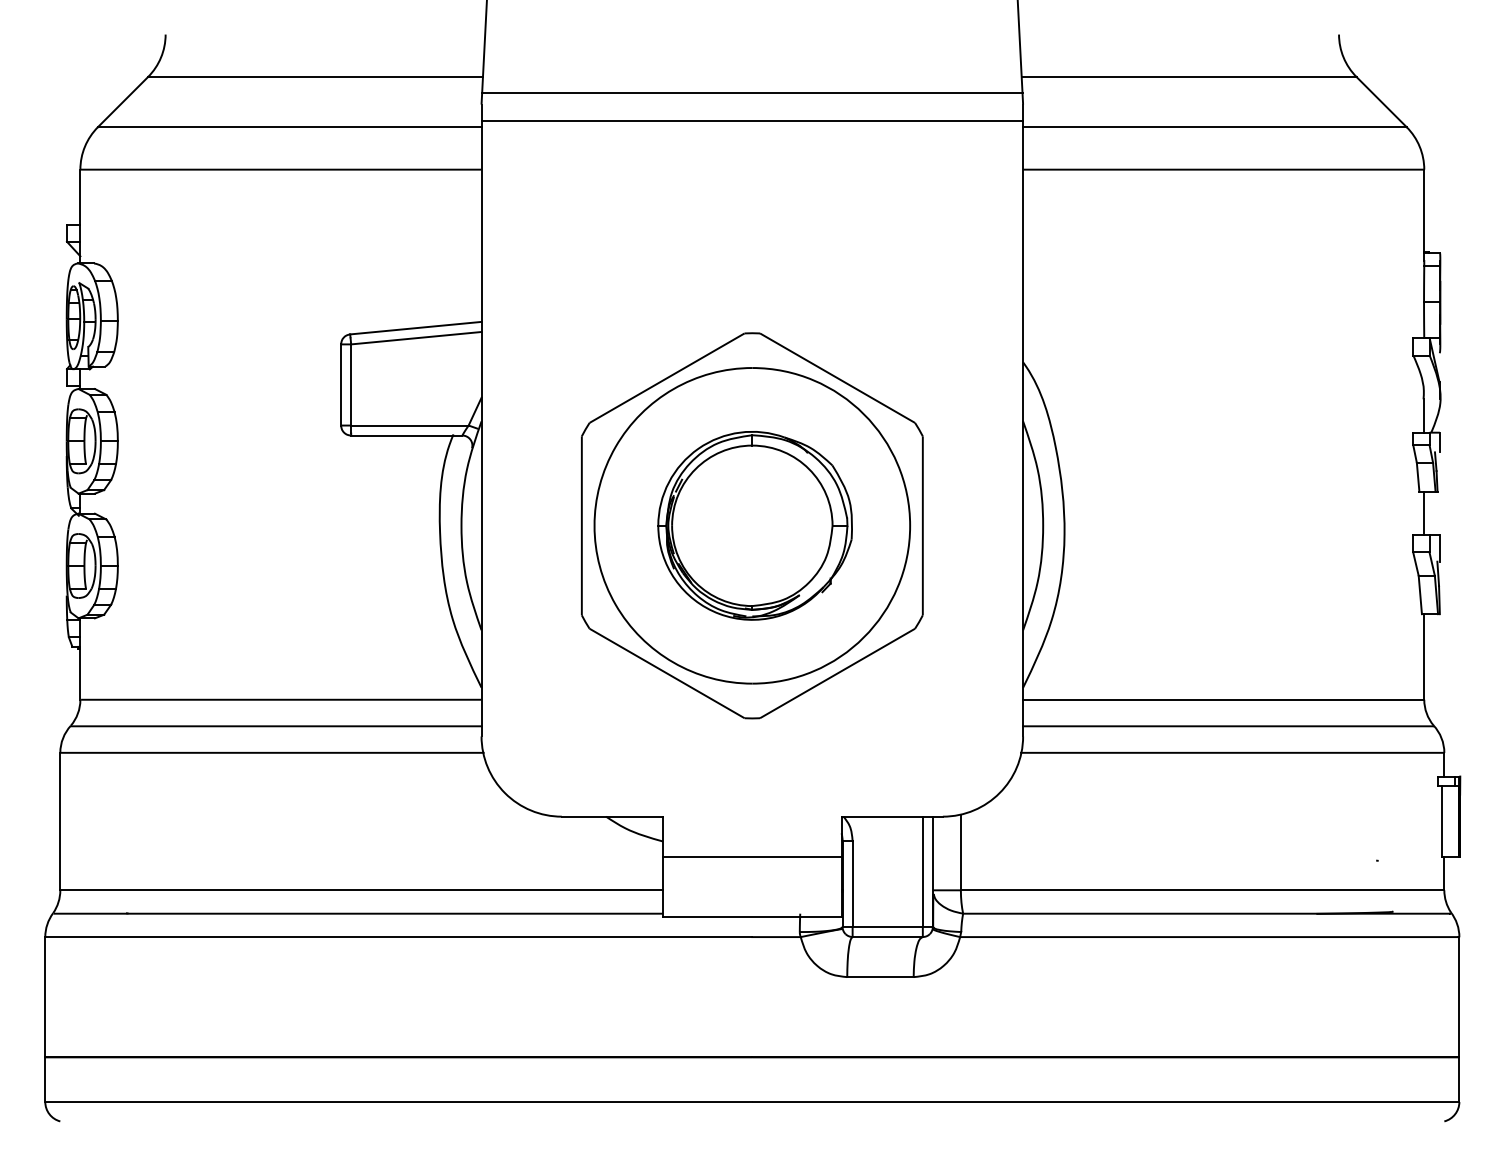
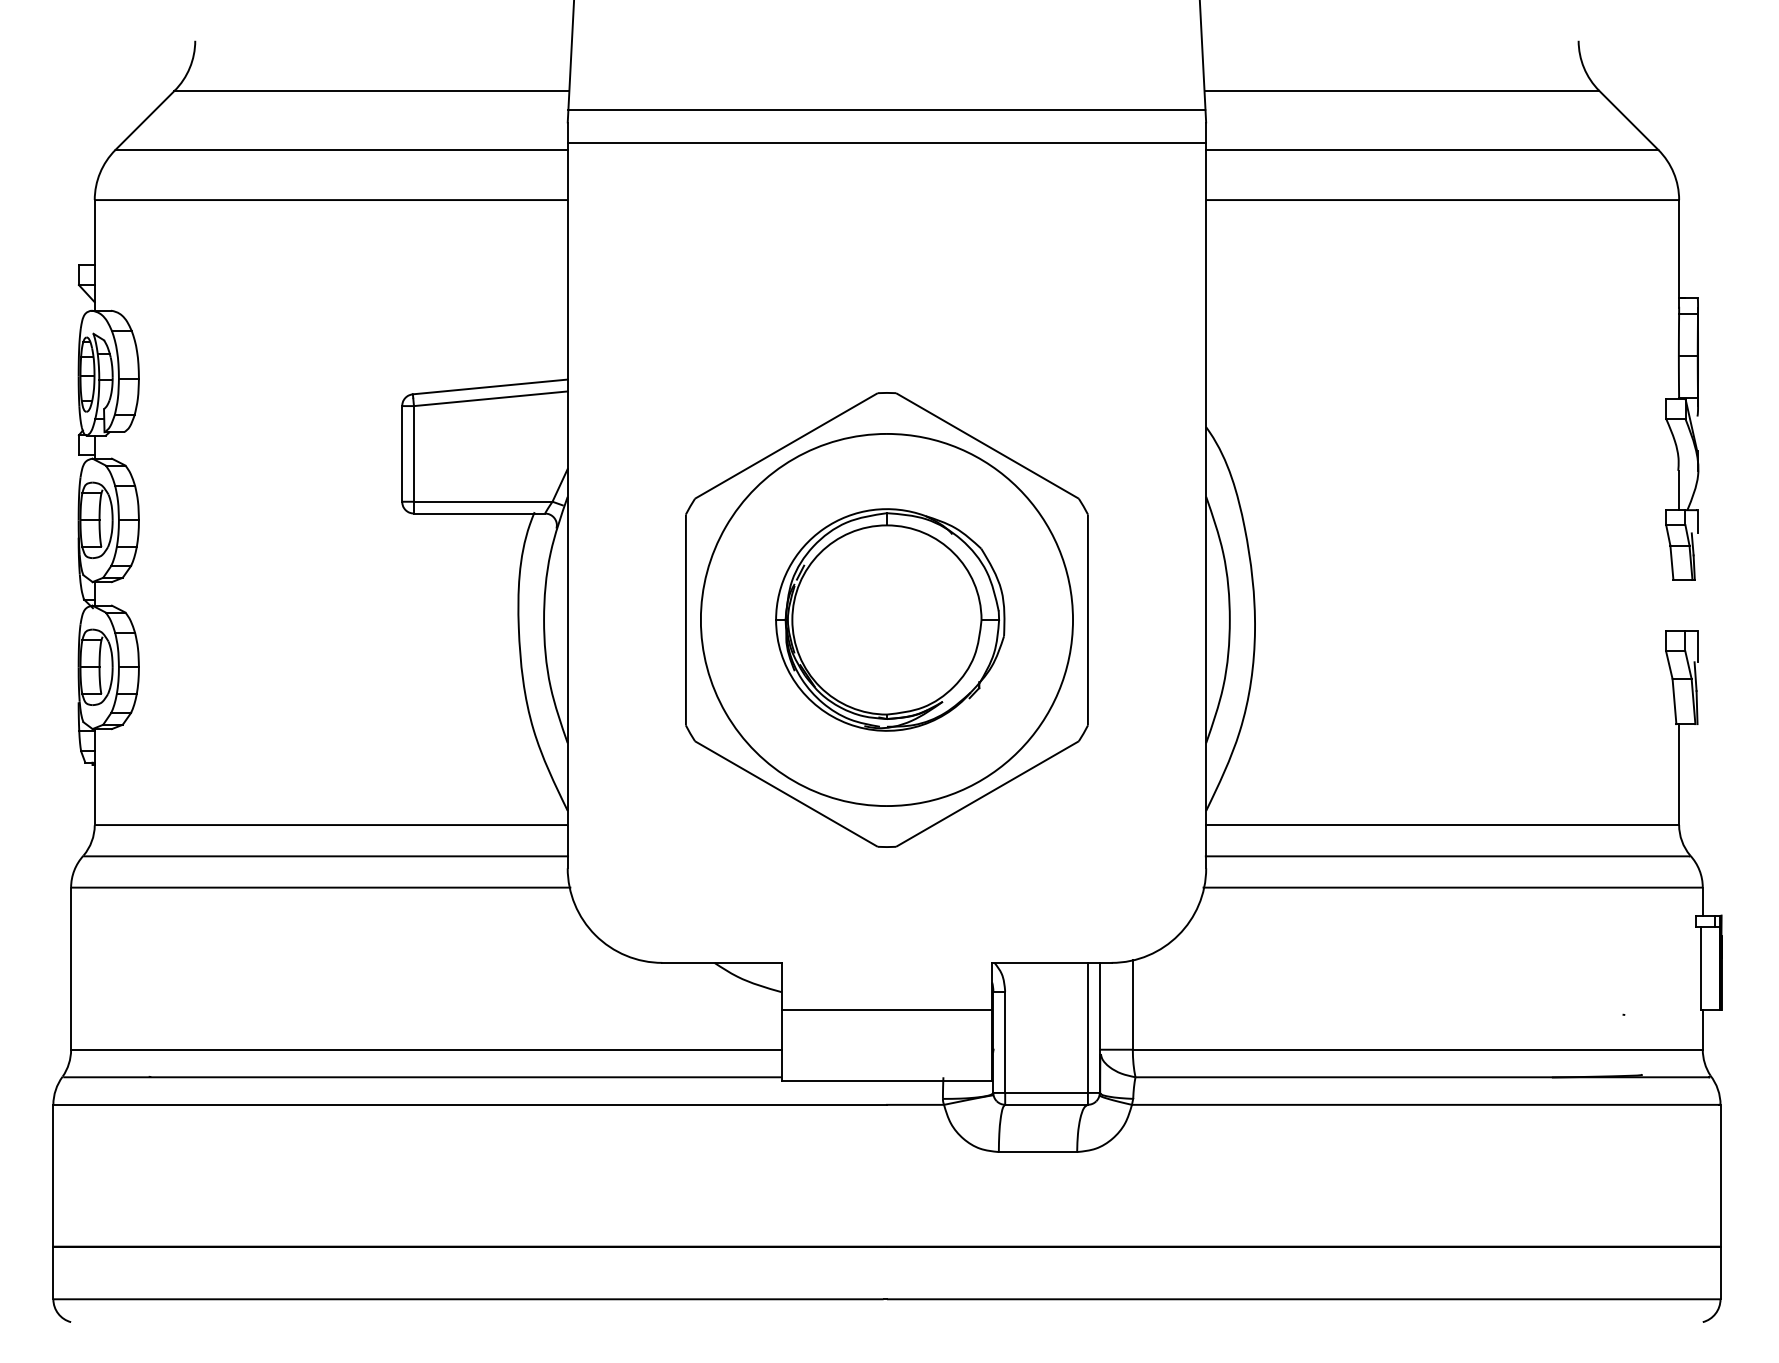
line: (1424, 513) -> (1679, 605), removed

